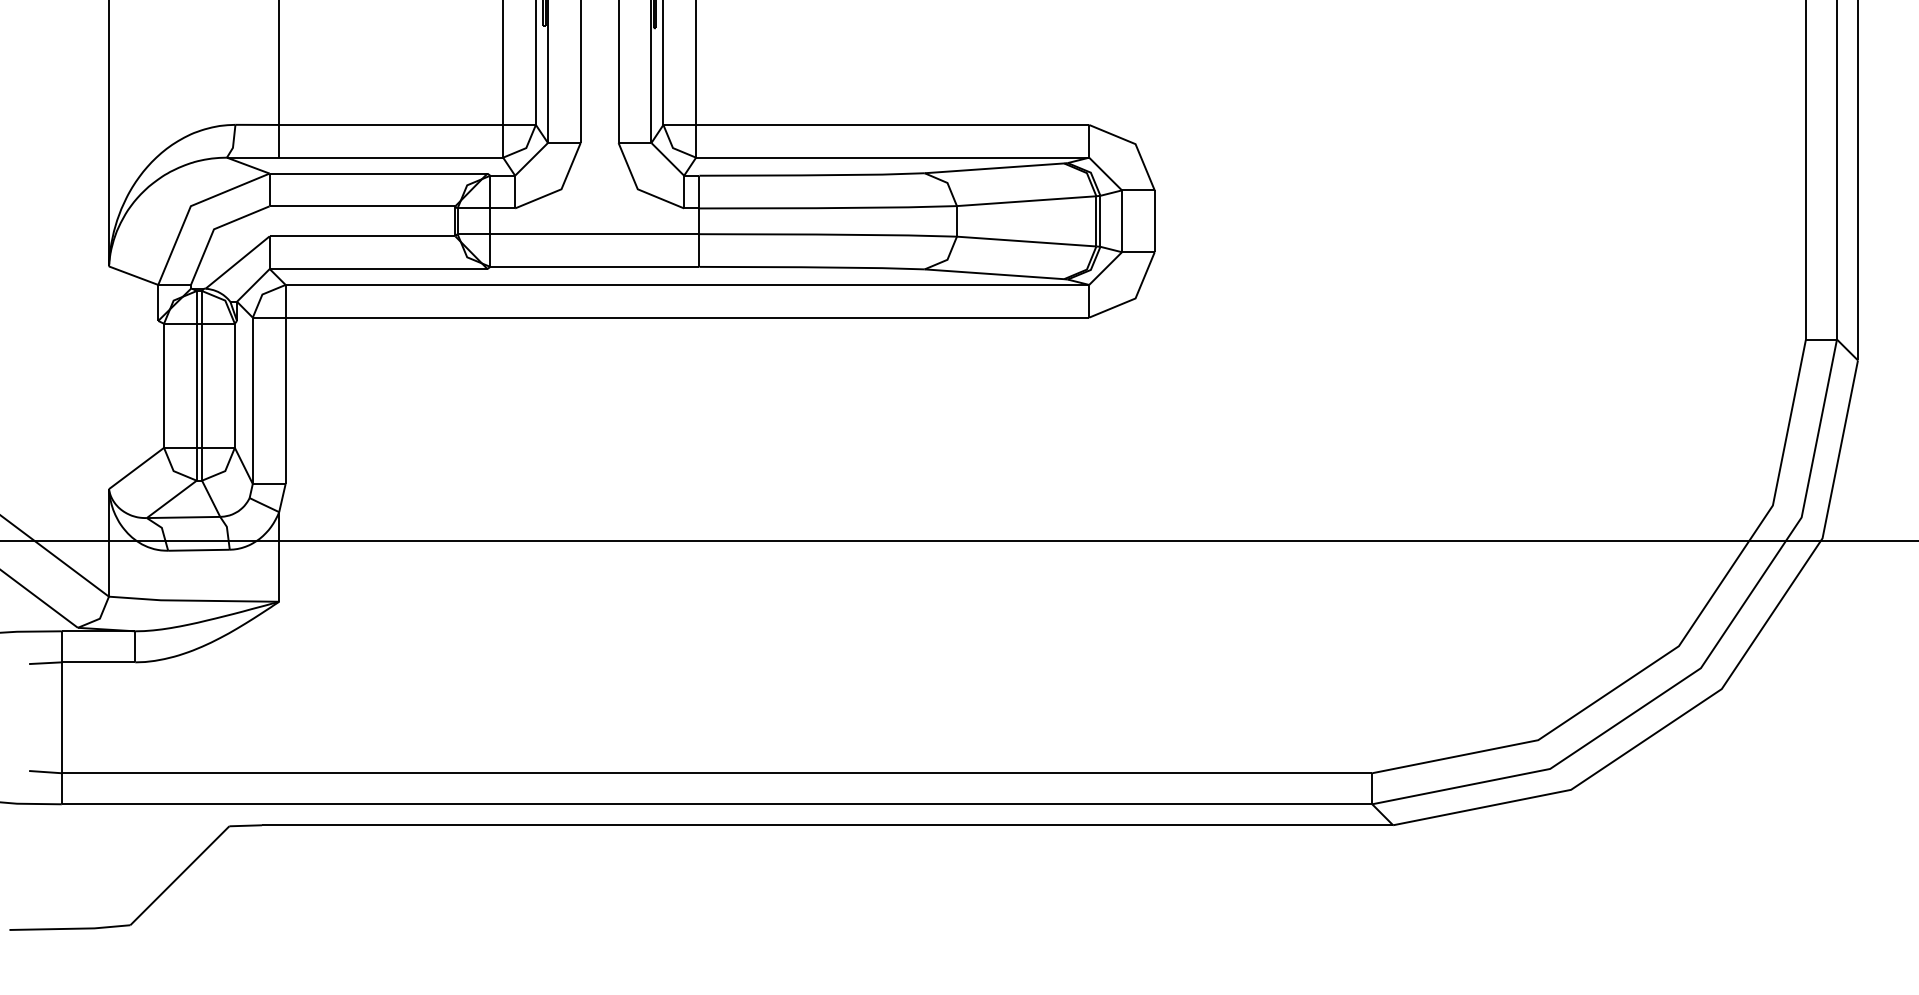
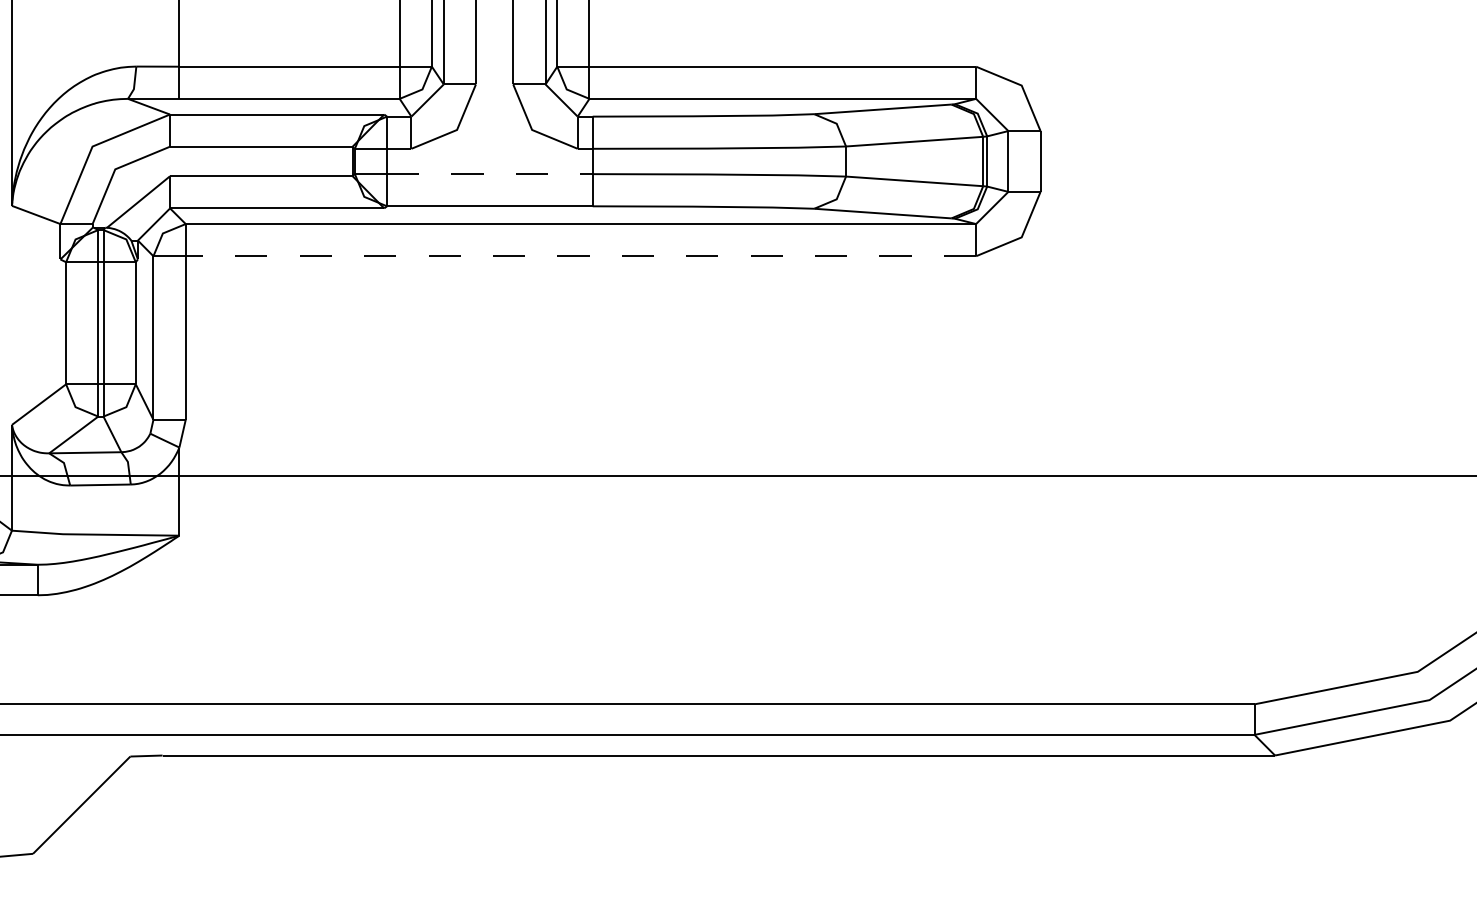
line: (594, 234) -> (489, 174), solid -> dashed
line: (687, 317) -> (581, 256), solid -> dashed

